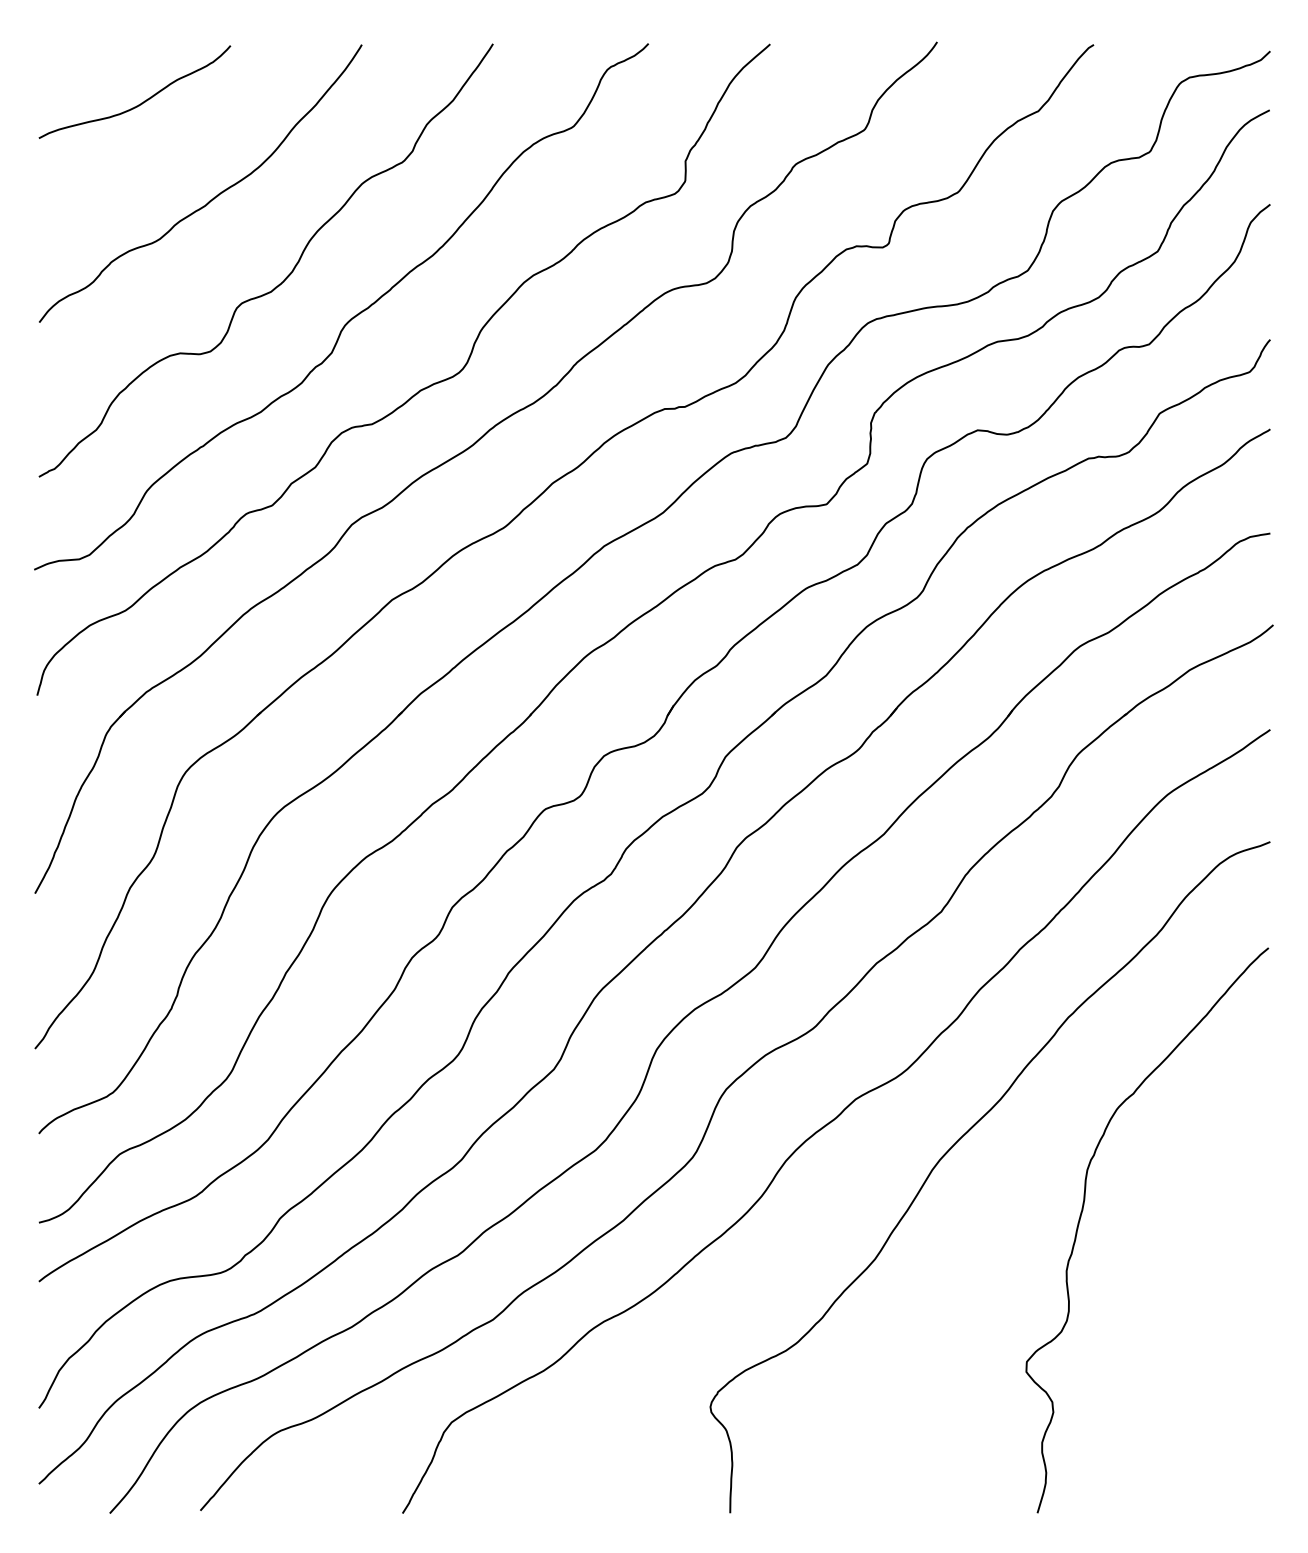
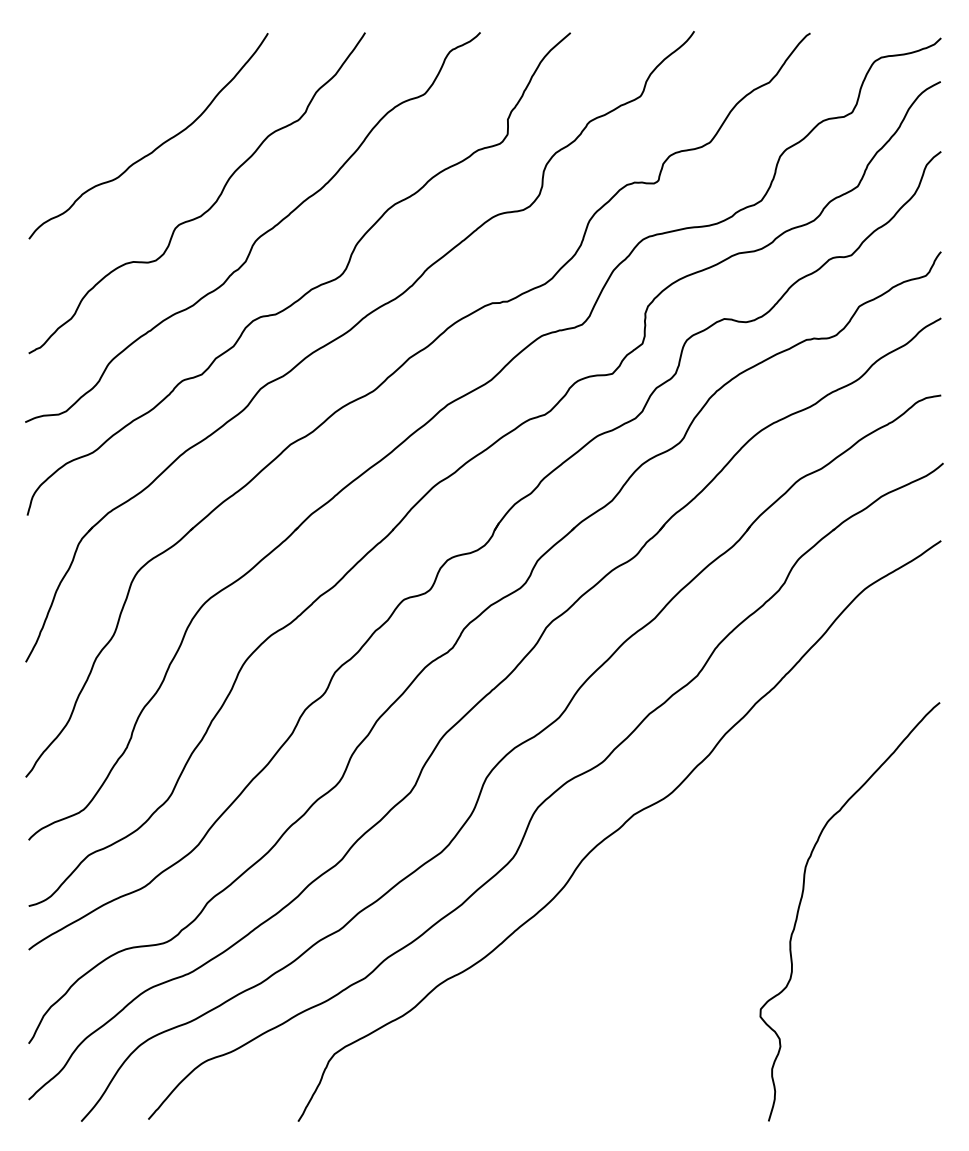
curve: (141, 102) -> (104, 76), removed
curve: (956, 1143) -> (708, 847), removed

